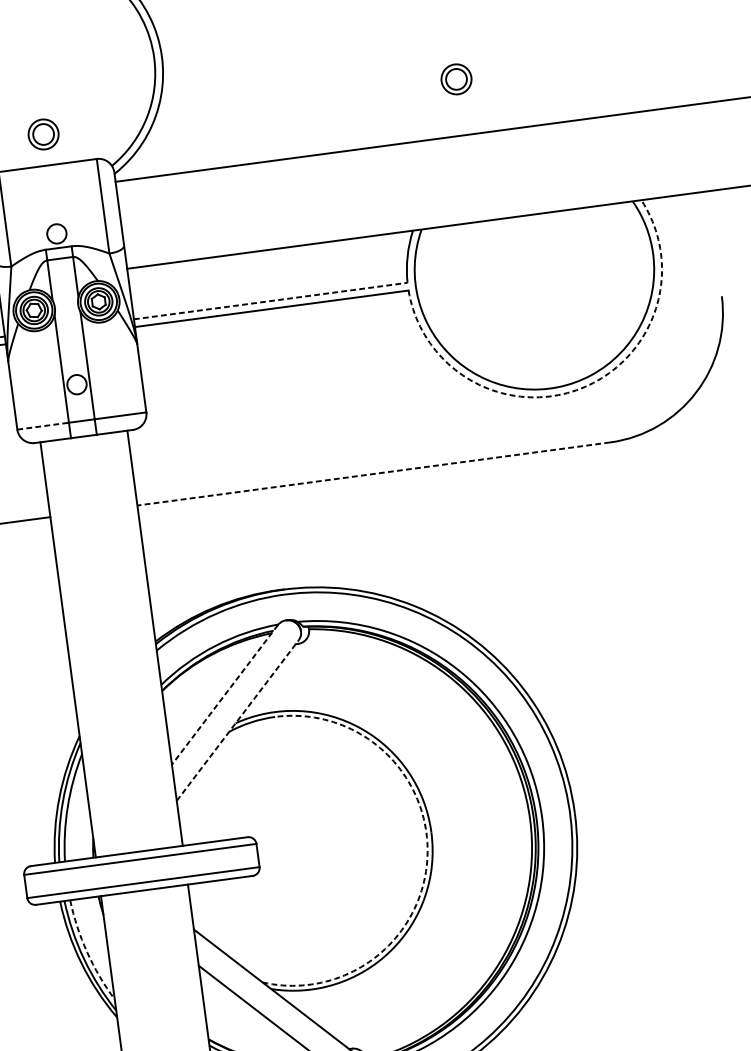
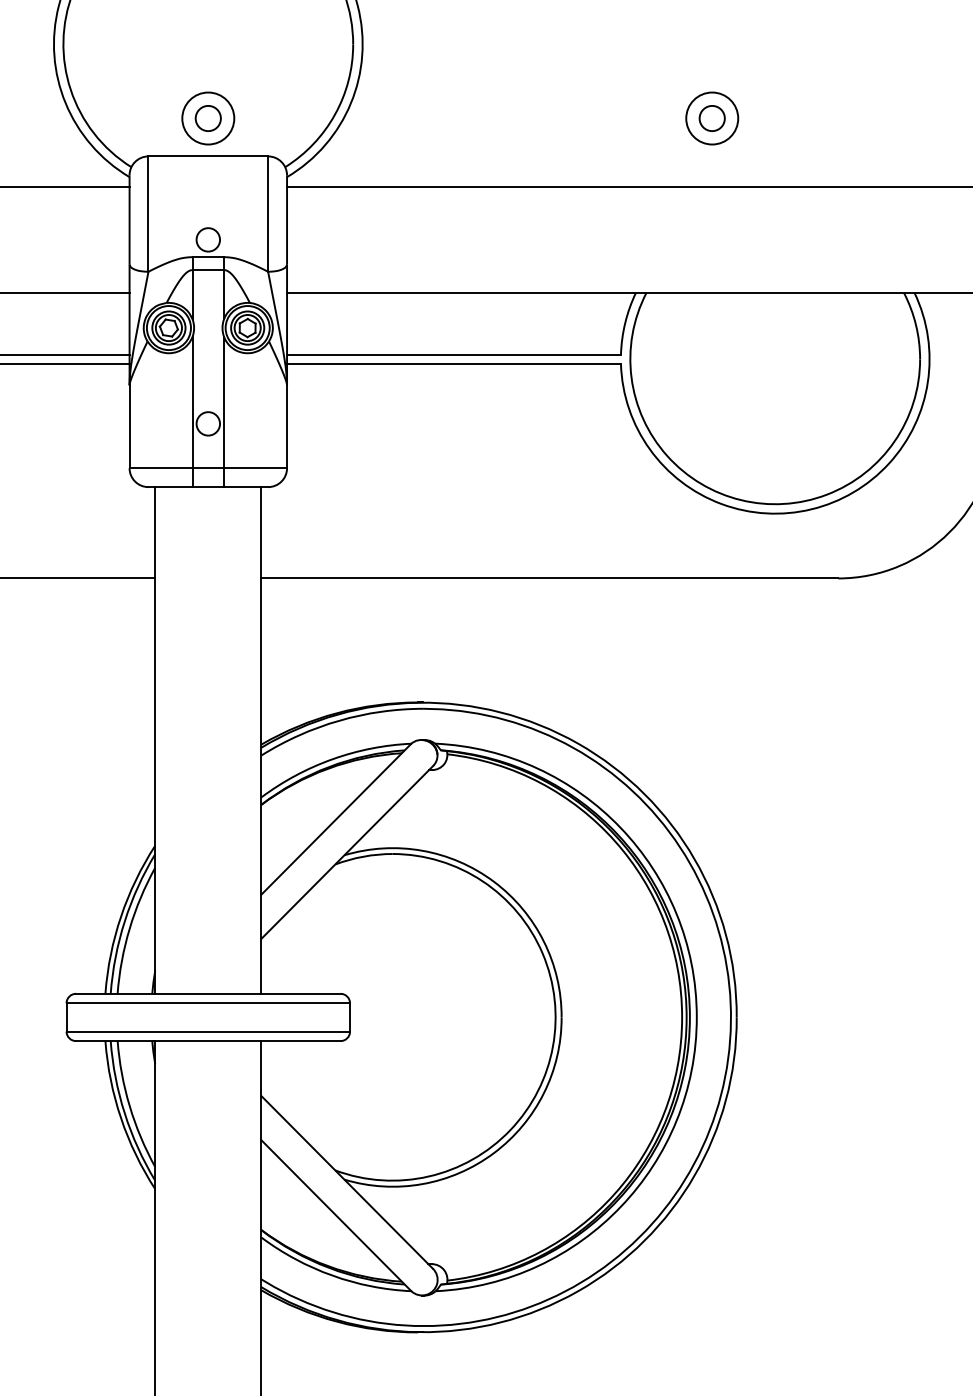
circle: (456, 79) -> (712, 118), size x1.43
circle: (43, 134) -> (208, 118), size x1.43
line: (271, 300) -> (454, 354), dashed -> solid
arc: (580, 388) -> (811, 509), dashed -> solid
line: (43, 426) -> (161, 468), dashed -> solid
line: (373, 474) -> (549, 578), dashed -> solid
line: (224, 694) -> (335, 819), dashed -> solid
line: (237, 720) -> (347, 852), dashed -> solid
arc: (427, 857) -> (552, 1046), dashed -> solid
arc: (87, 952) -> (129, 1106), dashed -> solid

